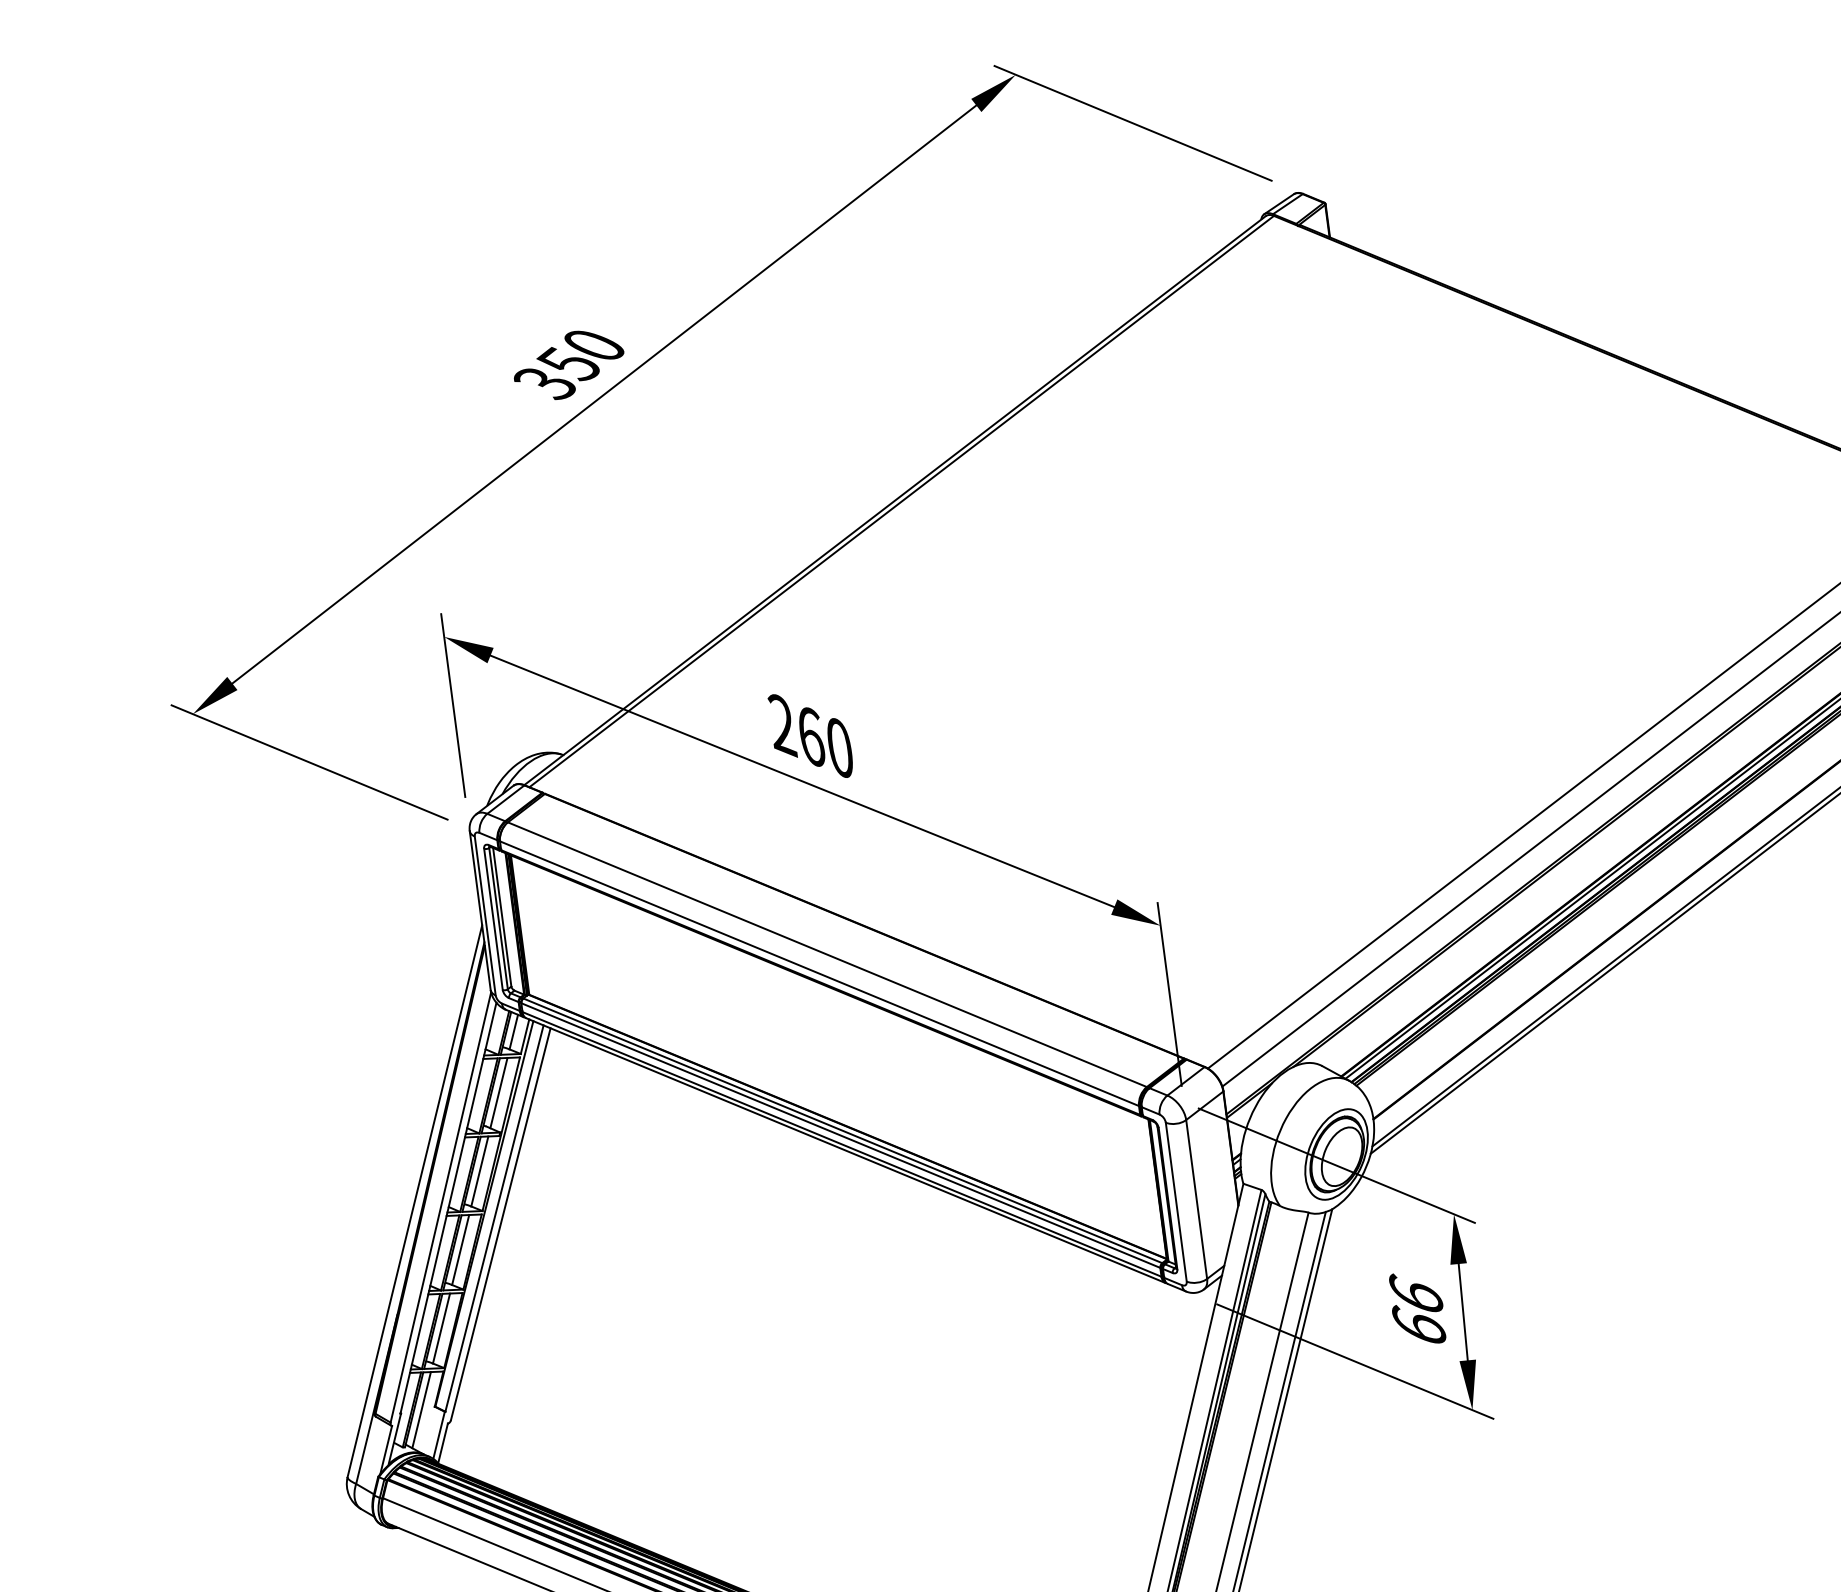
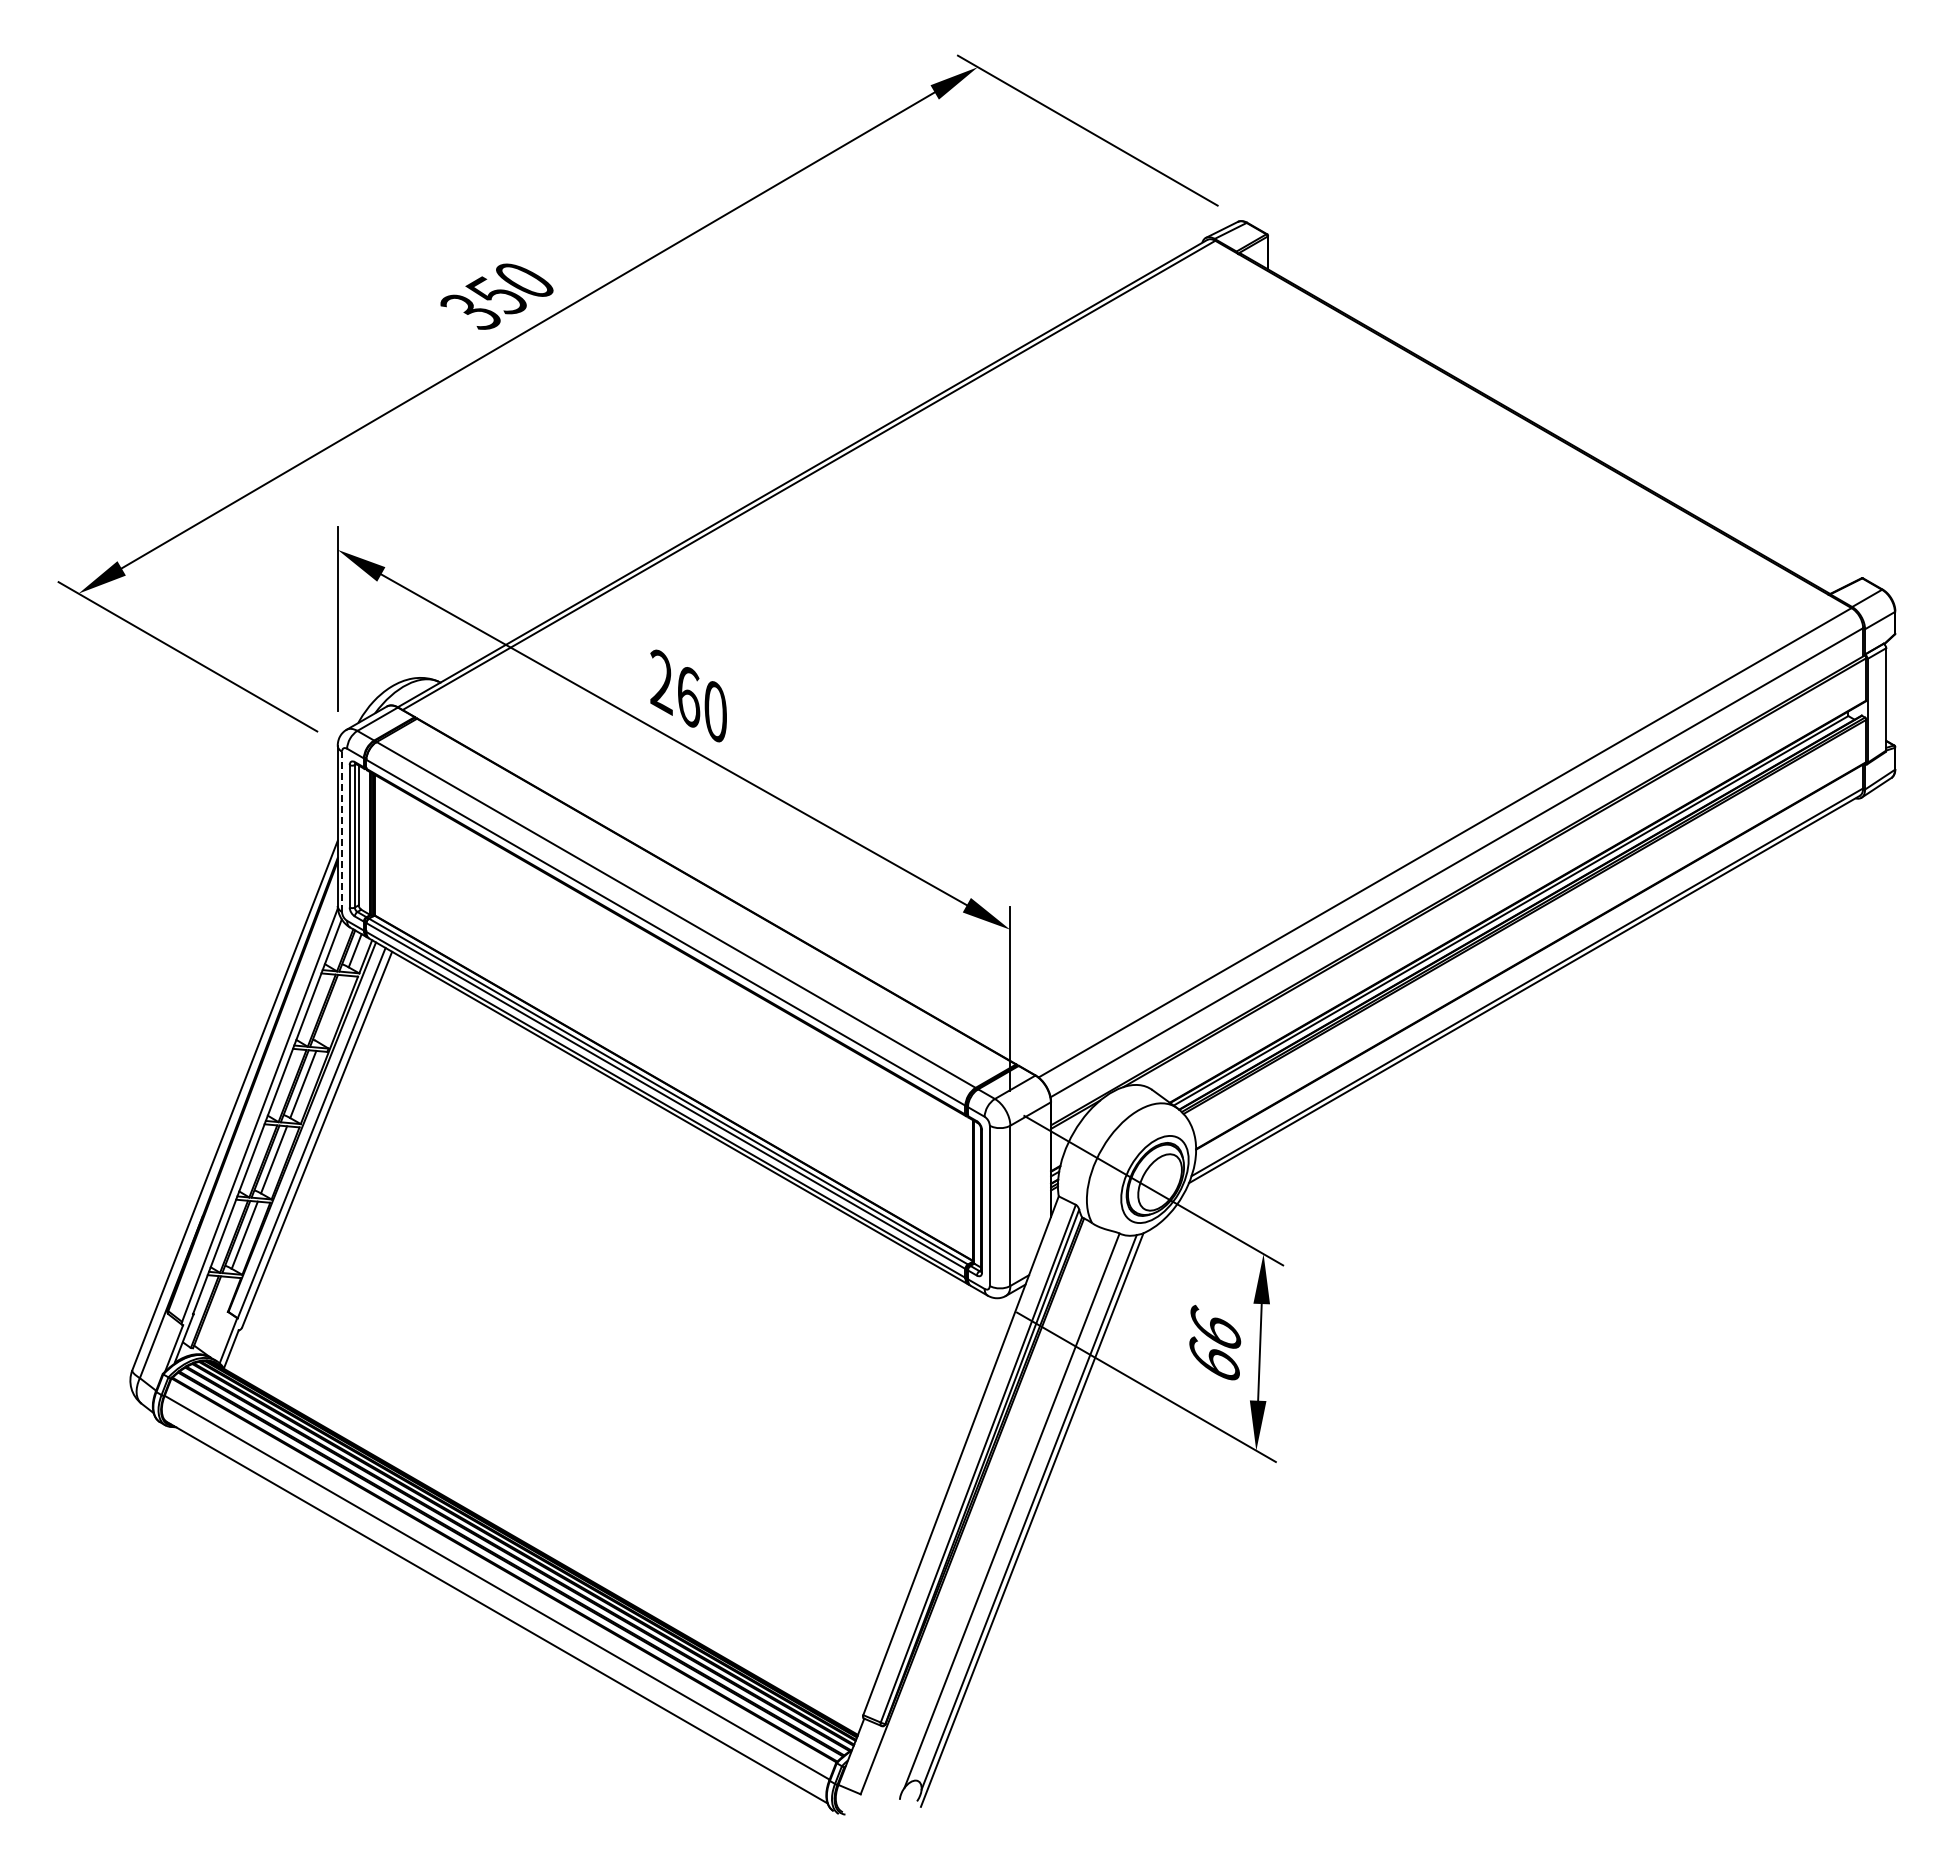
line: (485, 915) -> (342, 831), solid -> dashed
line: (498, 1093) -> (332, 1009), removed
line: (421, 1410) -> (214, 1313), removed

